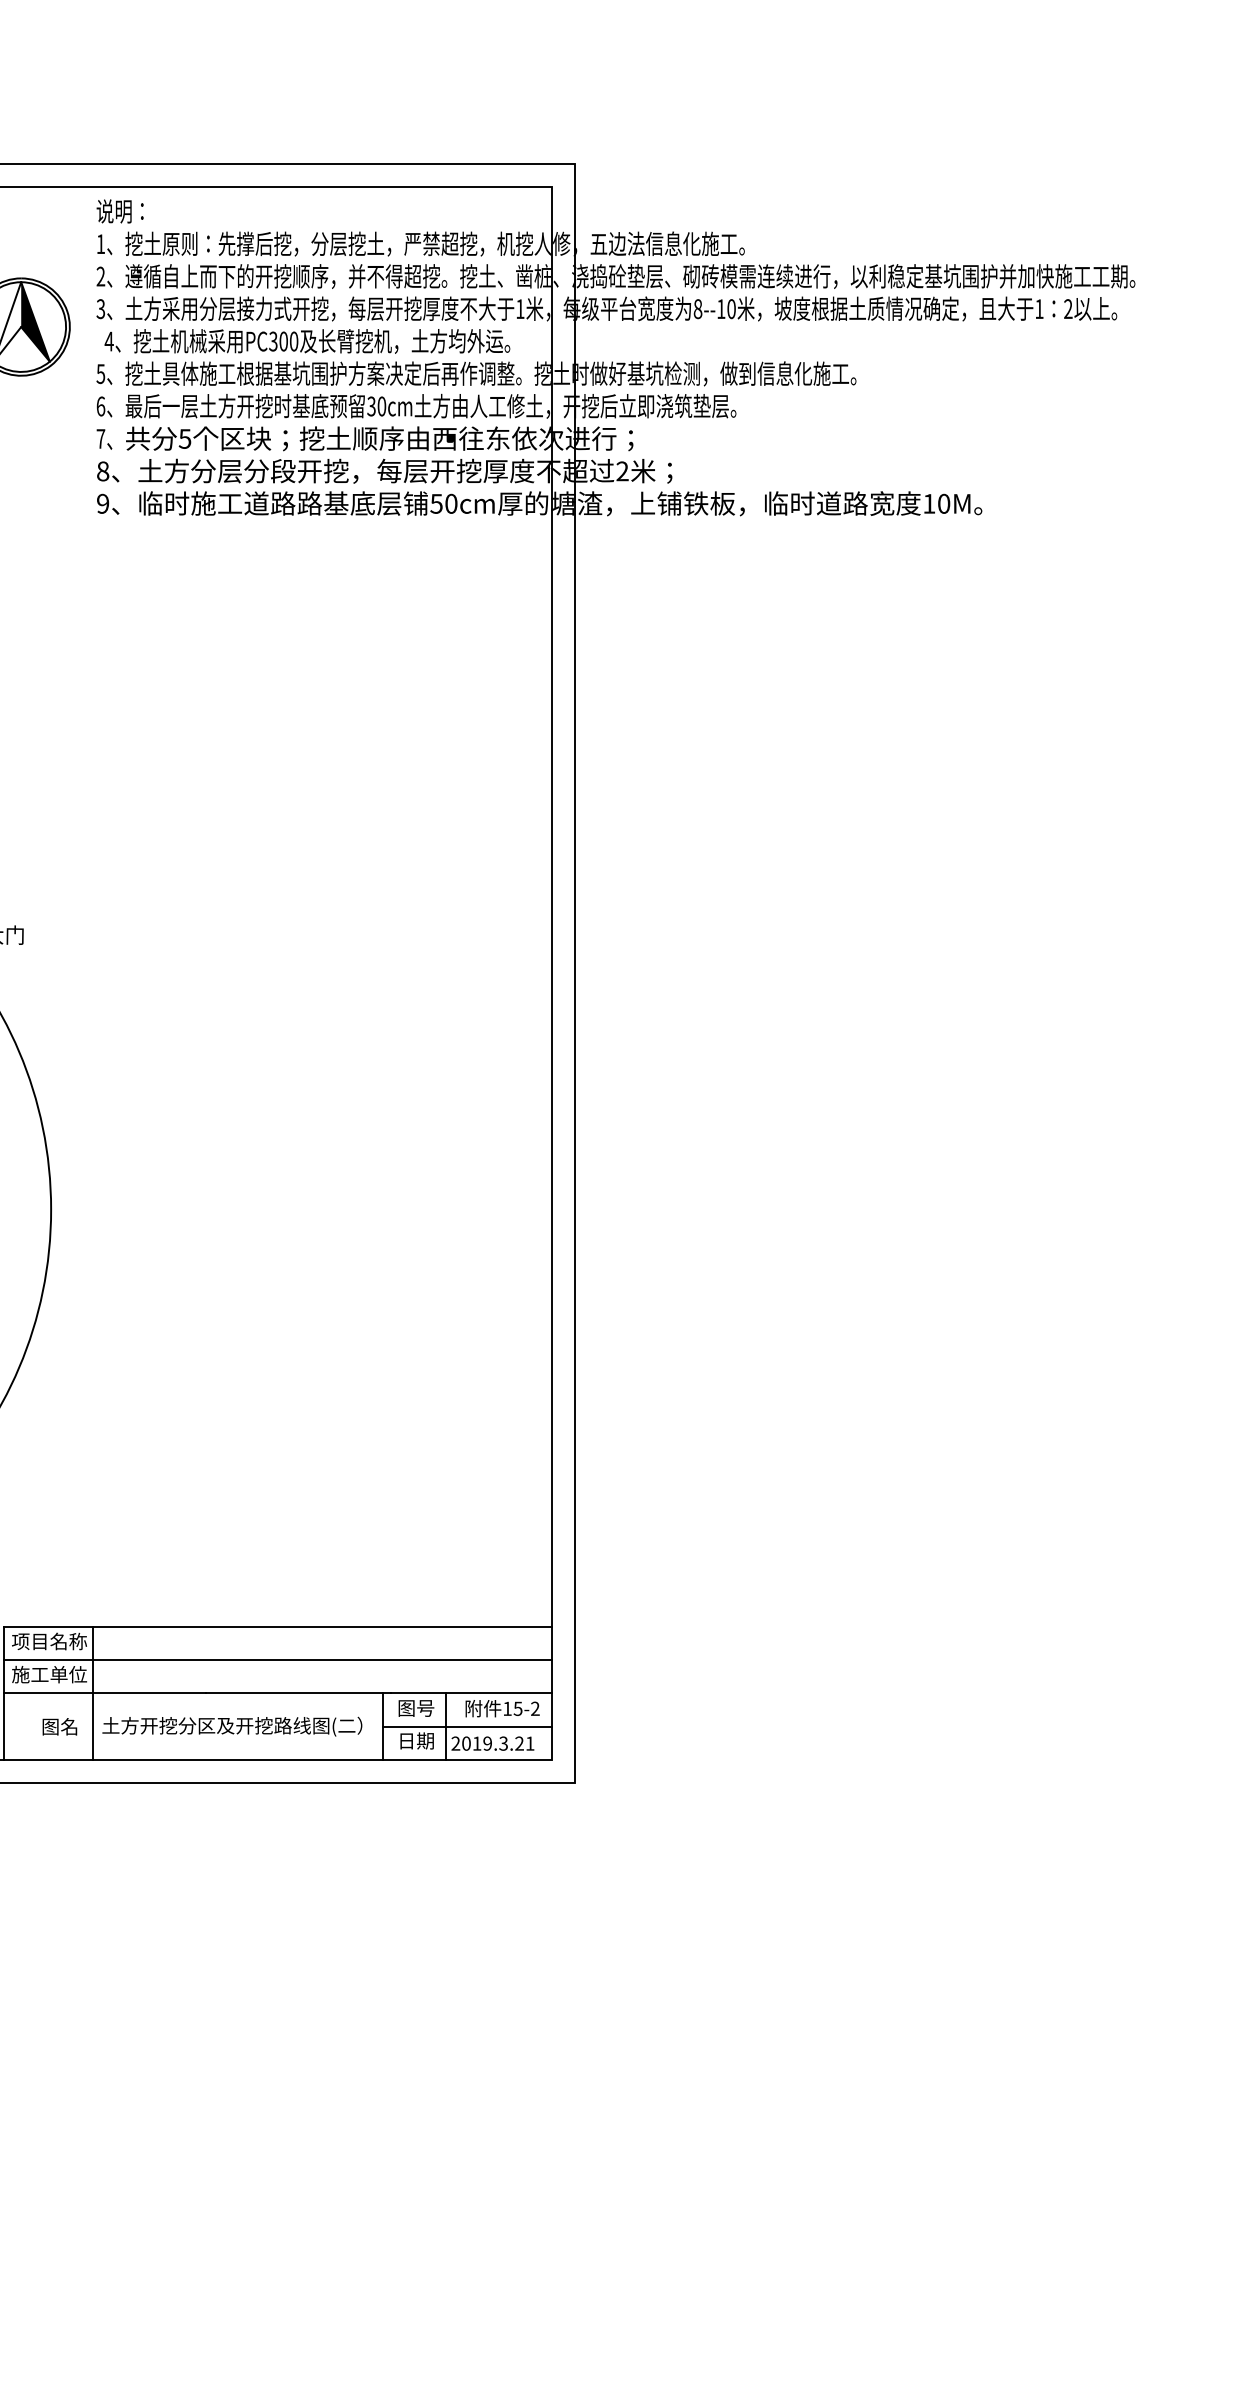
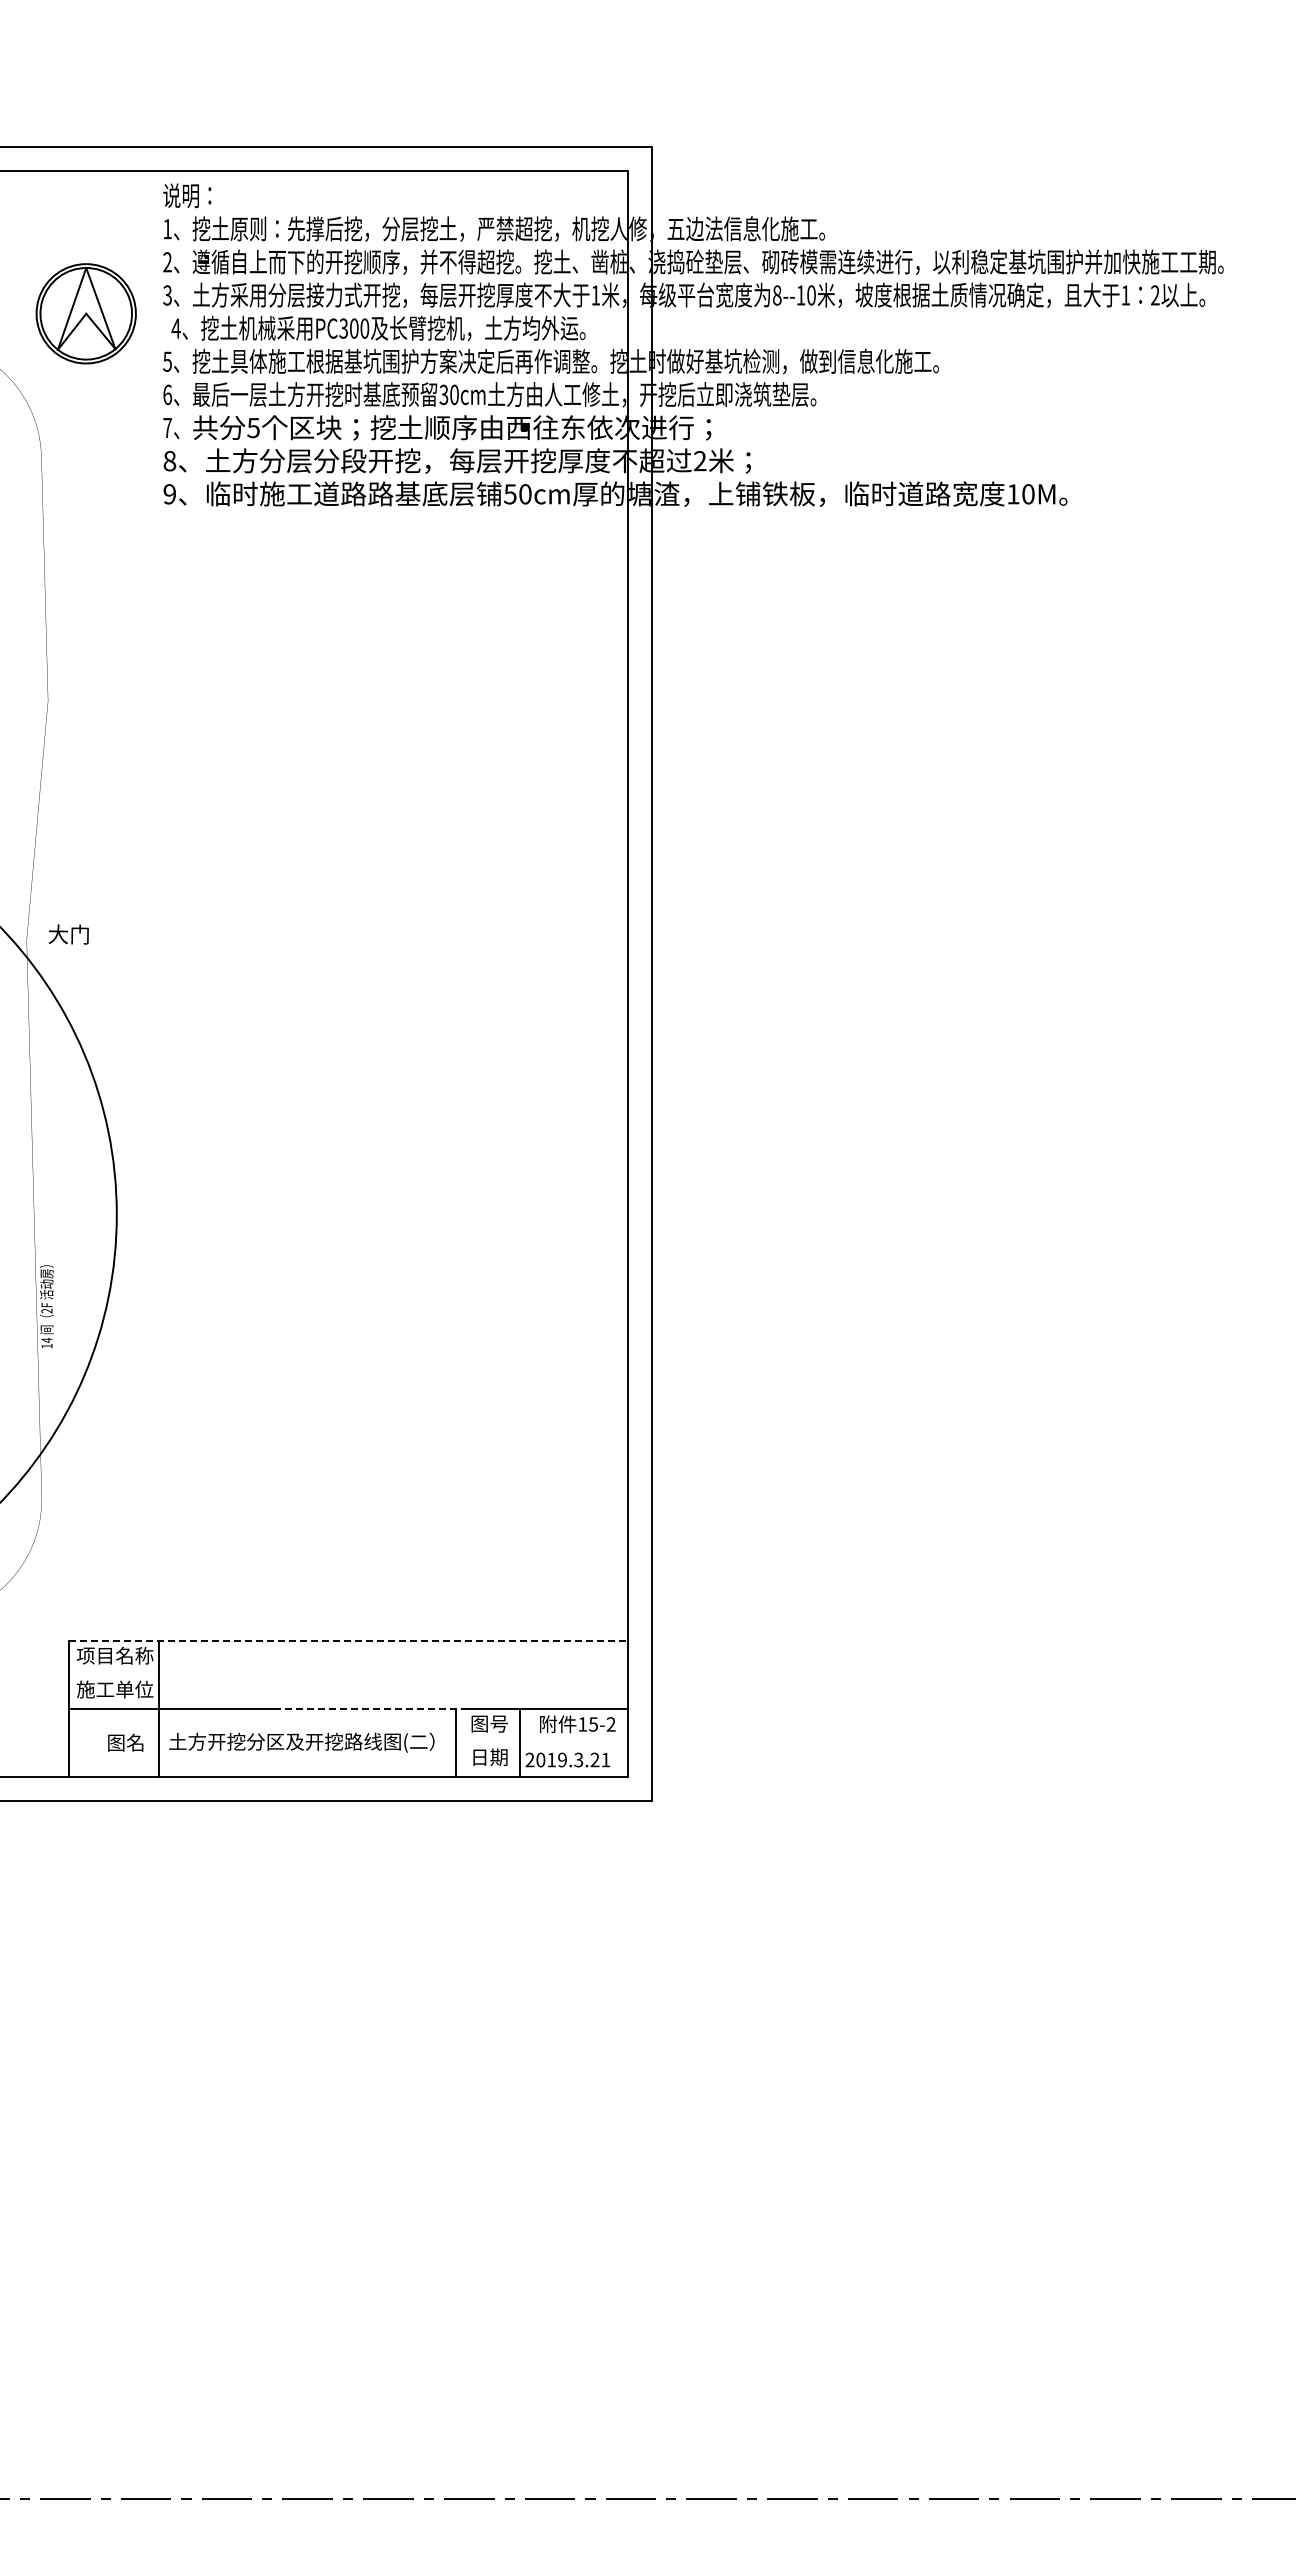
fill: (35, 321) -> (100, 308), removed
line: (278, 1627) -> (348, 1641), solid -> dashed
line: (278, 1659) -> (348, 1674), removed
line: (298, 1693) -> (369, 1708), solid -> dashed
line: (467, 1726) -> (541, 1742), removed

